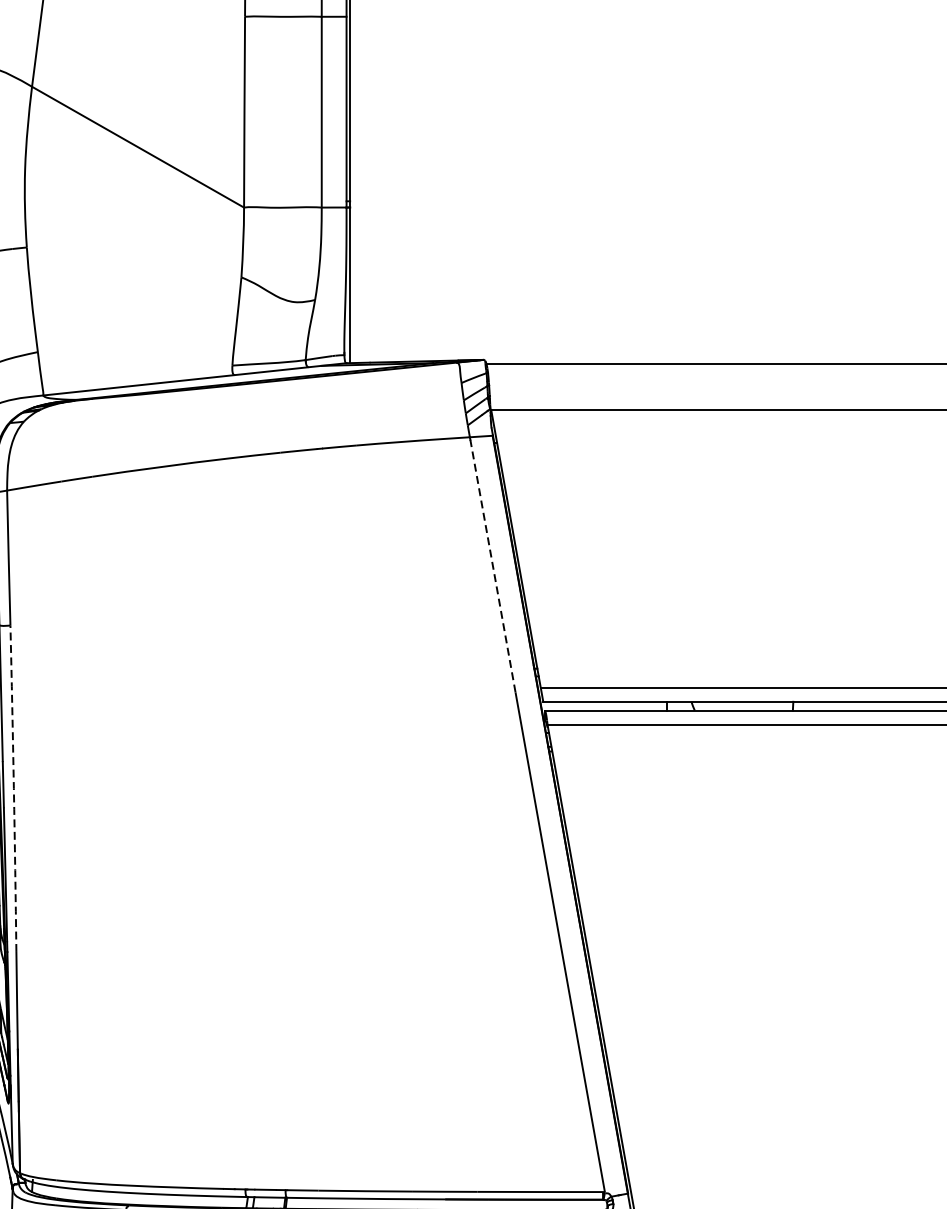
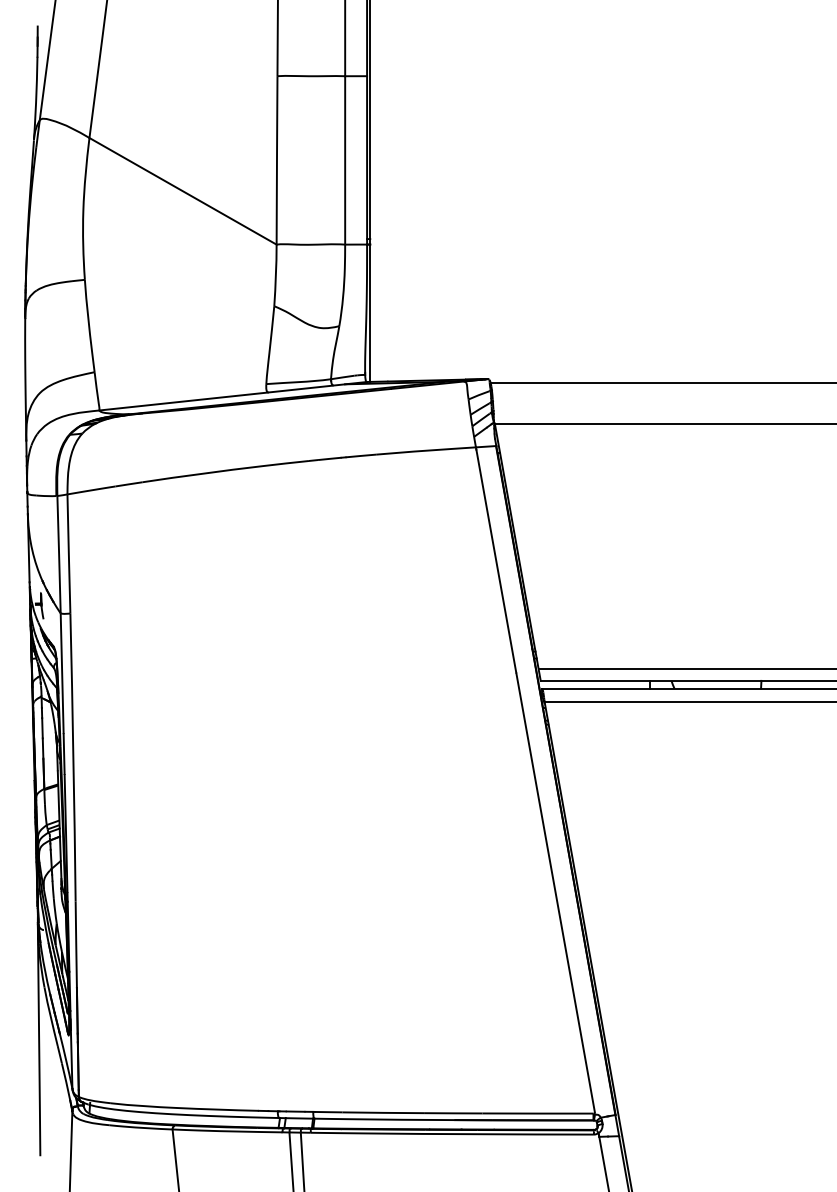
line: (493, 565) -> (496, 560), dashed -> solid
arc: (13, 788) -> (73, 757), dashed -> solid

